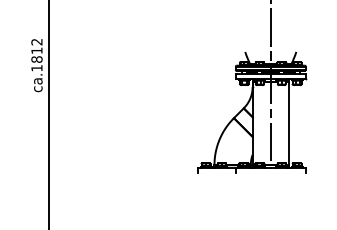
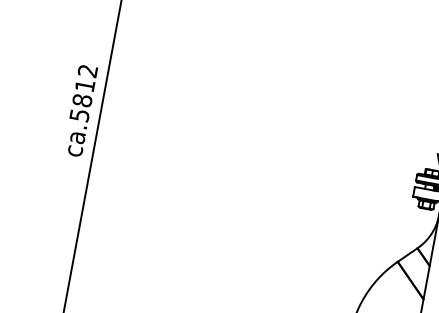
text: (36, 68) -> (78, 115), ca.1812 -> ca.5812

